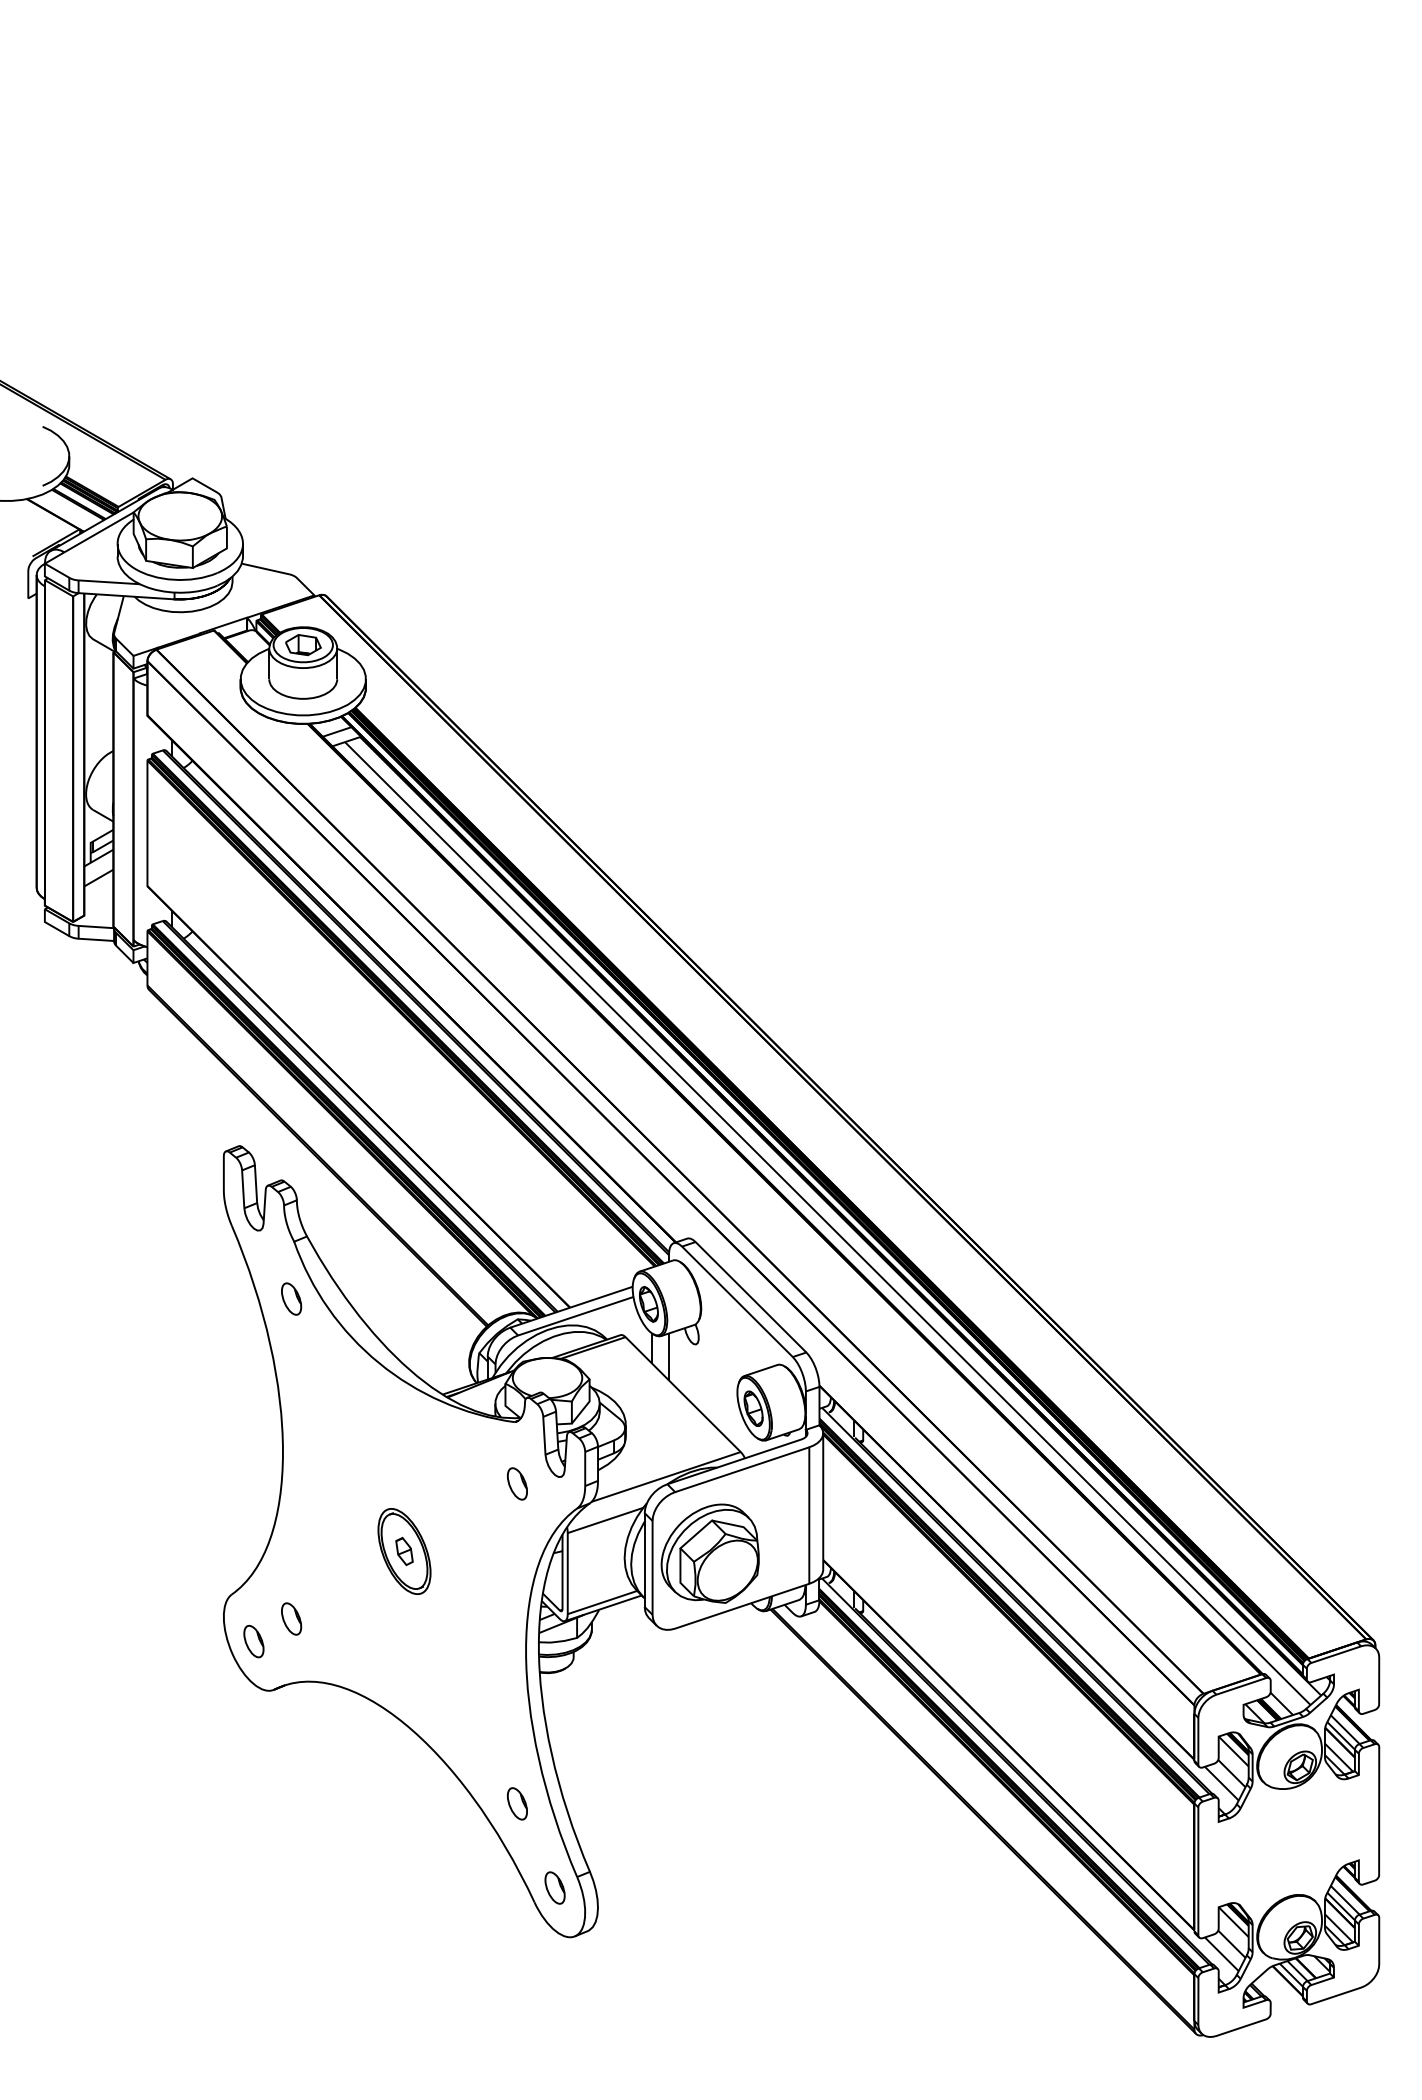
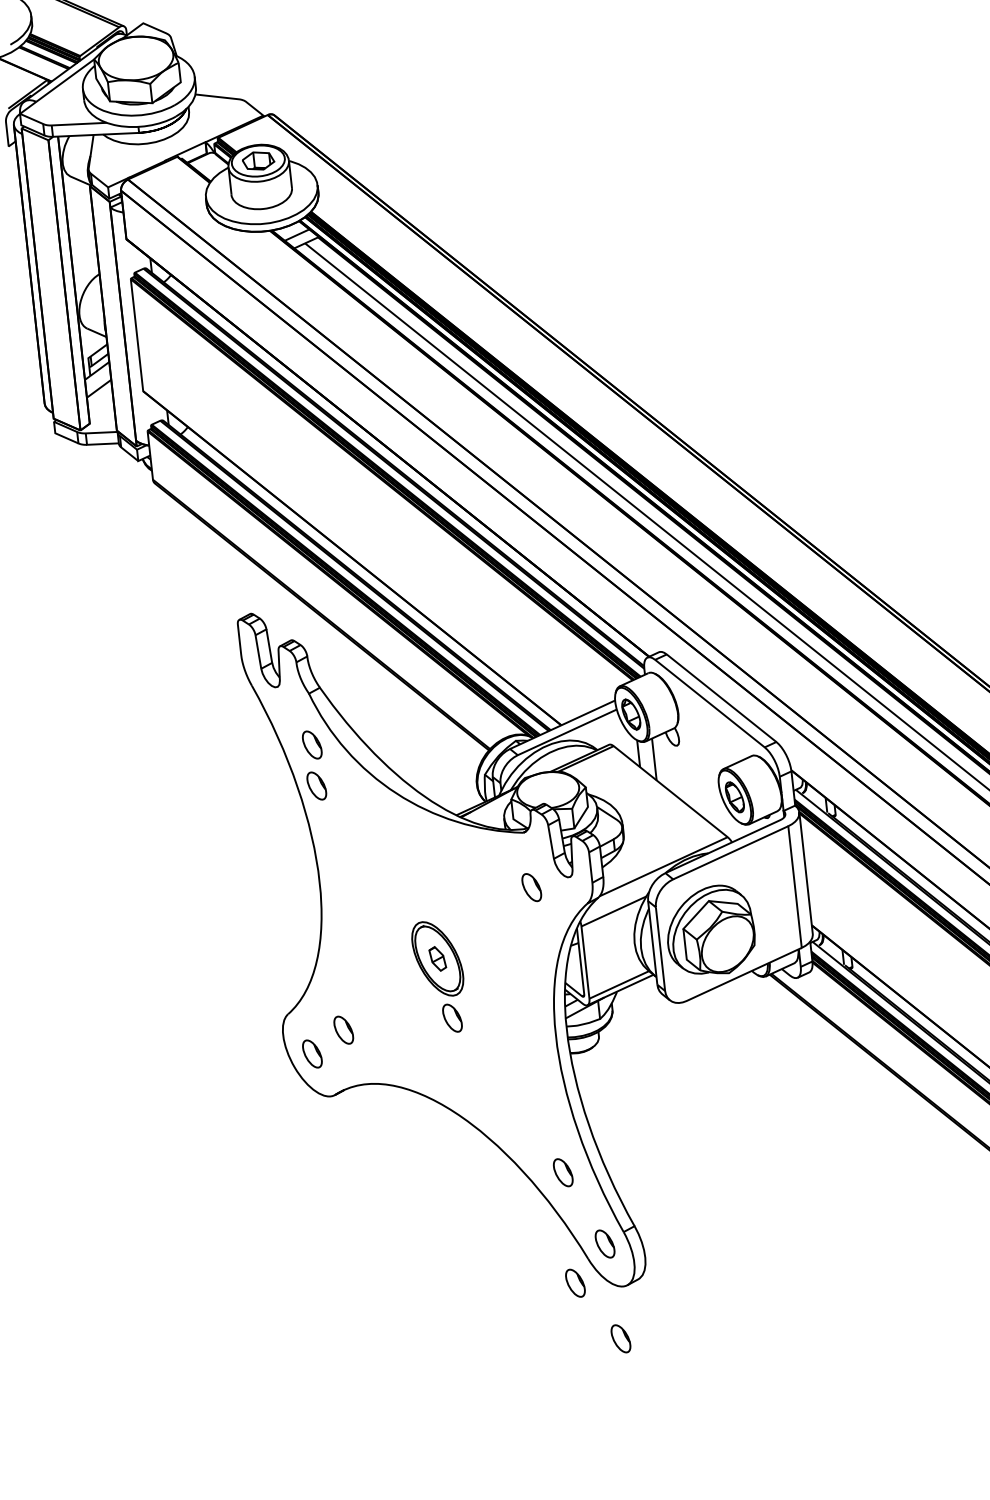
part: (291, 1344) -> (316, 785), added
part: (413, 1618) -> (452, 1017), added
part: (516, 1927) -> (574, 1283), added
part: (560, 1994) -> (620, 1338), added

